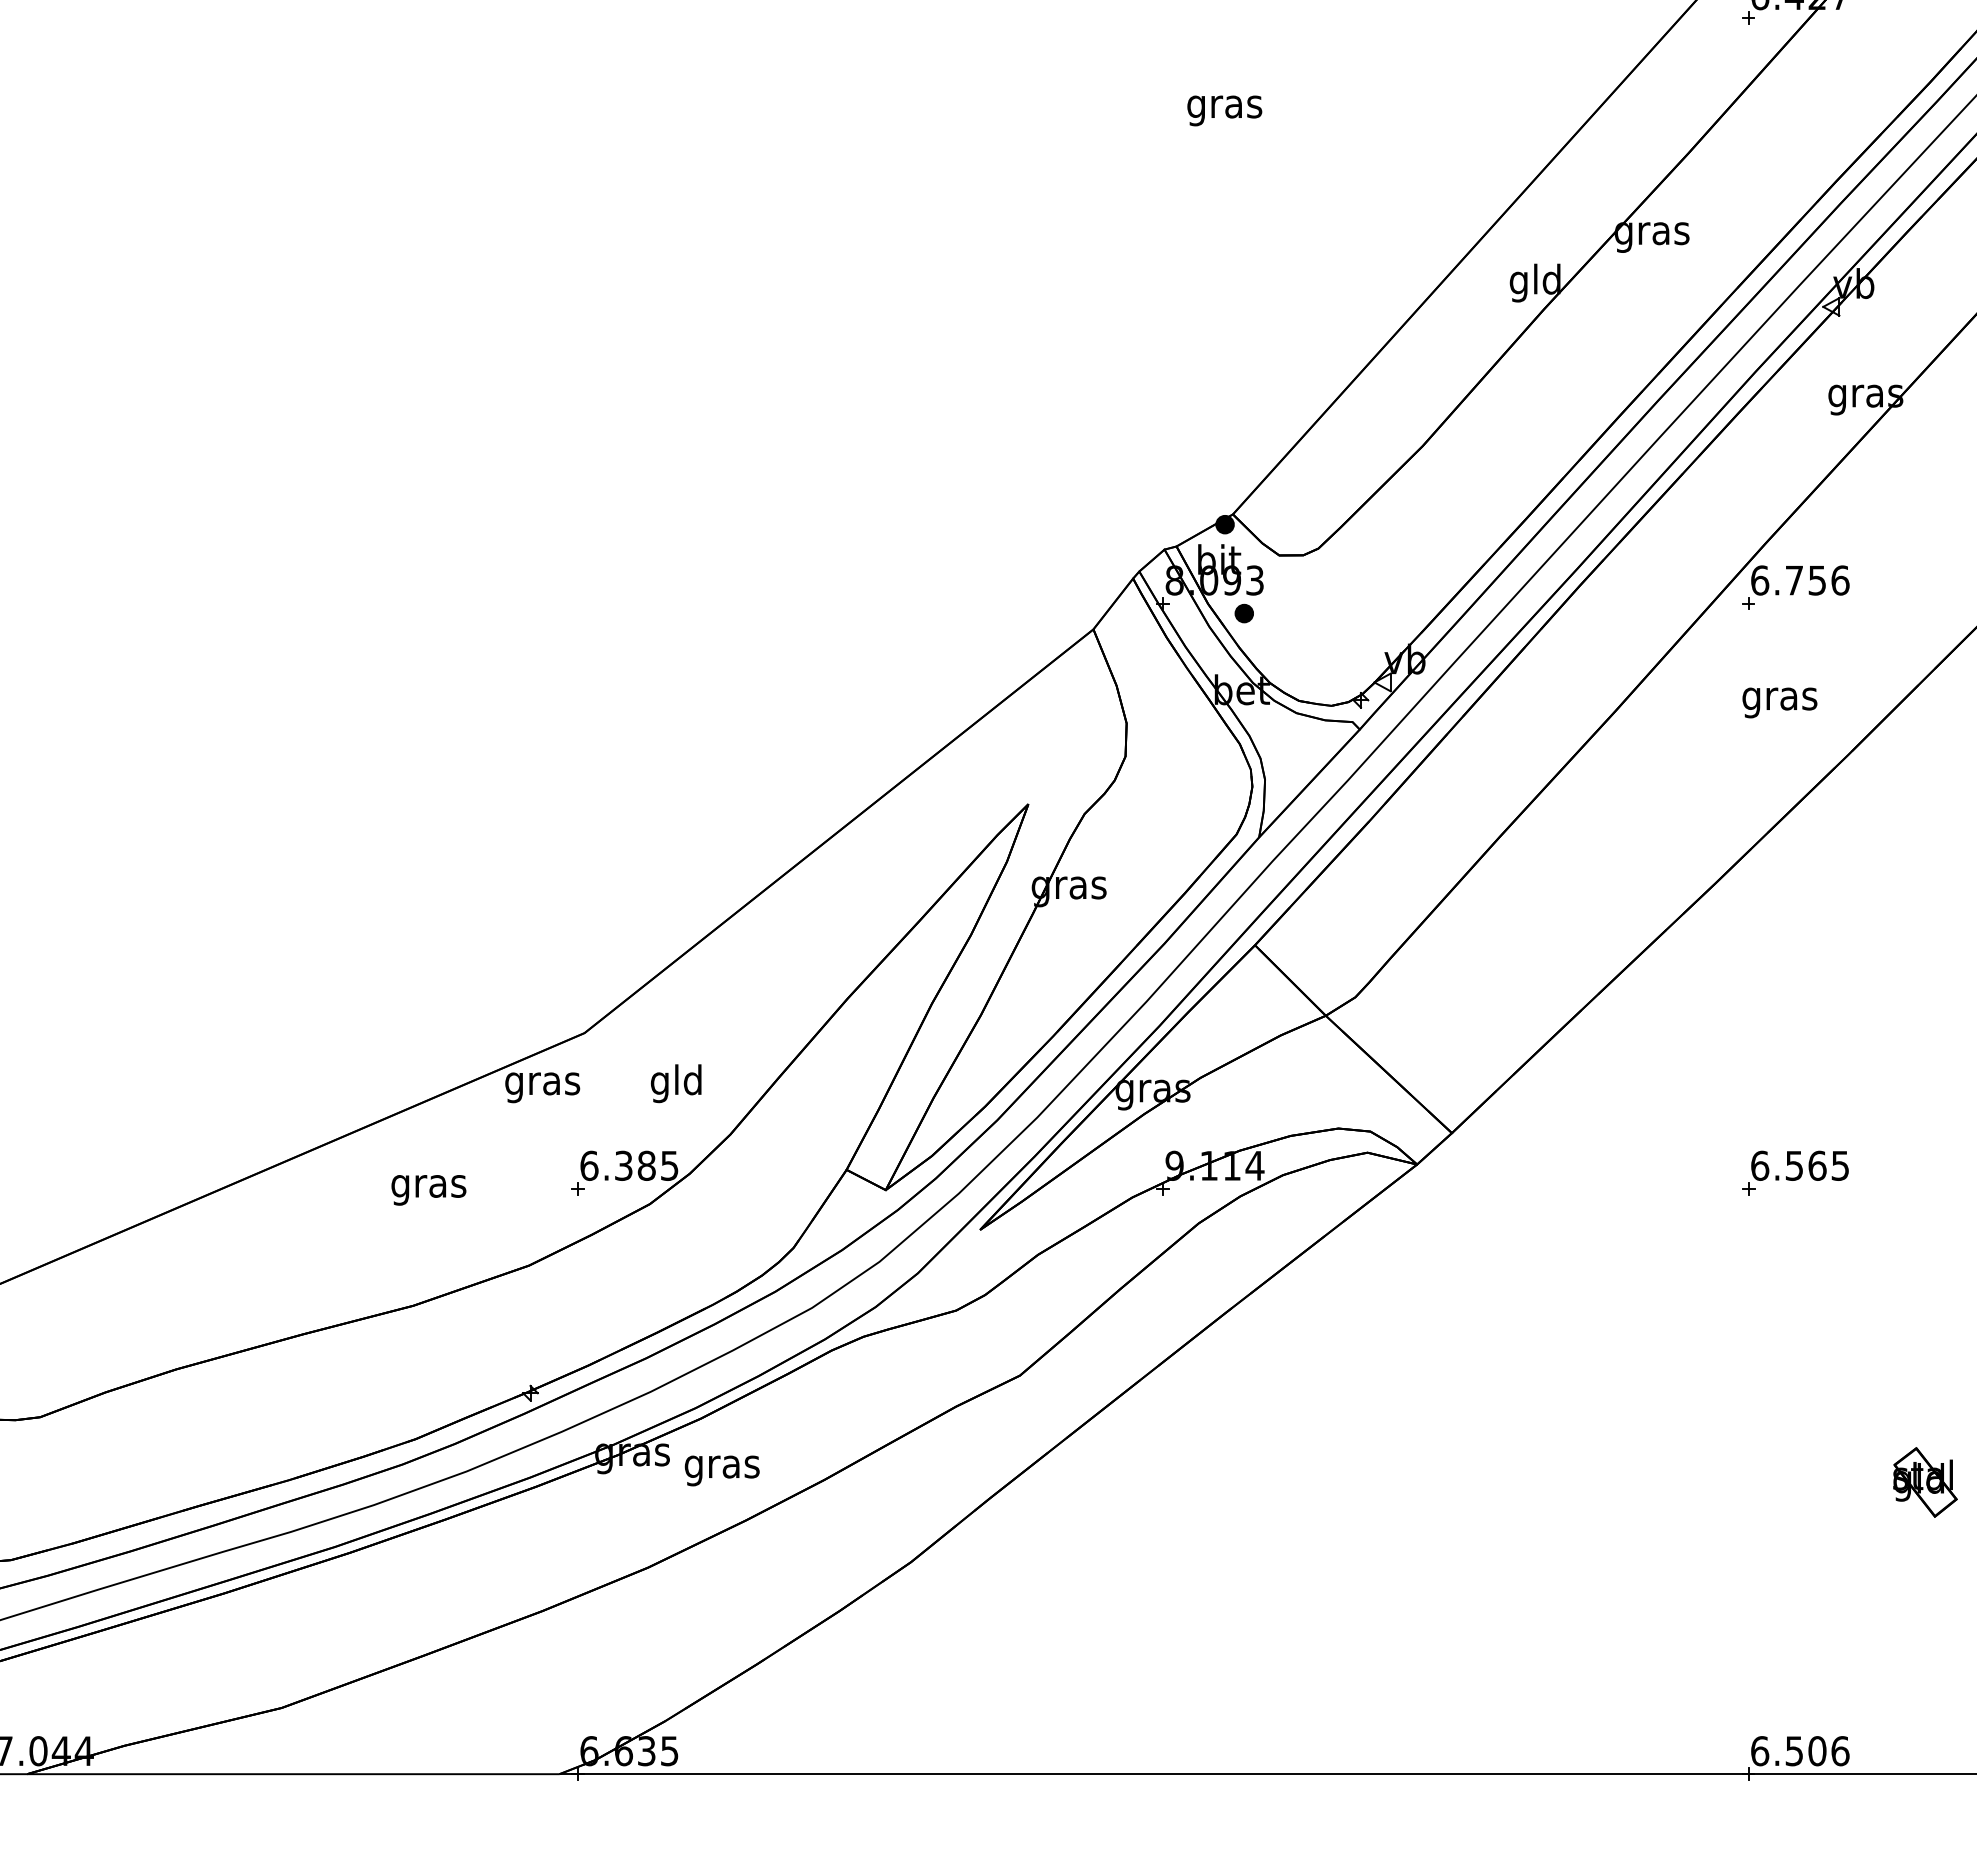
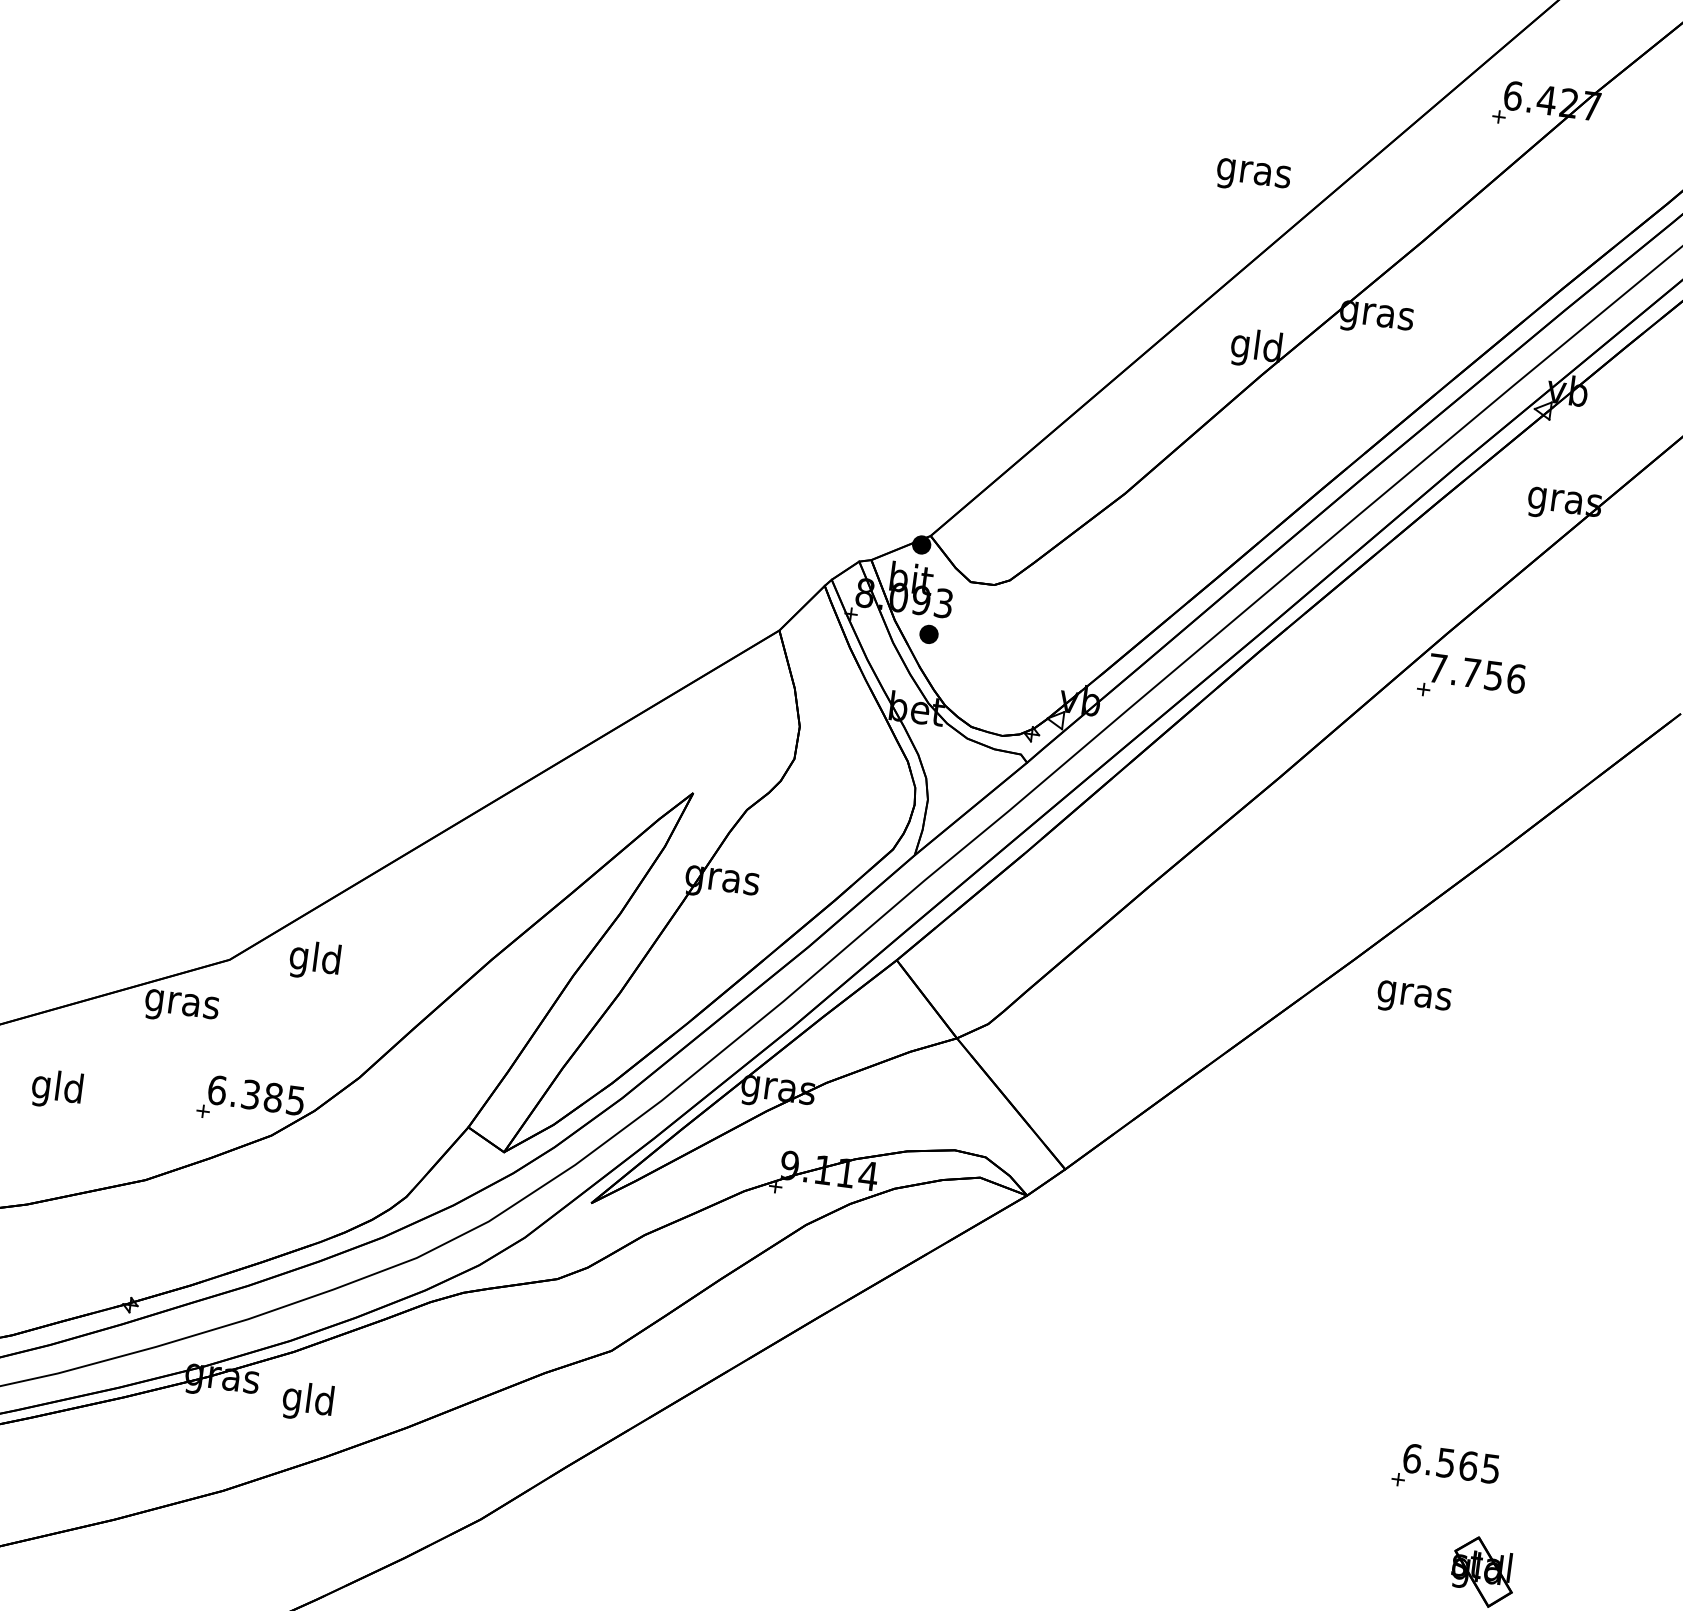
text: (1224, 110) -> (1253, 176), moved
text: (1760, 580) -> (1438, 668), 6.756 -> 7.756
text: (1779, 702) -> (1413, 998), moved
text: (676, 1083) -> (315, 960), moved
part: (1795, 1172) -> (1446, 1469), moved
text: (428, 1186) -> (57, 1089), gras -> gld
text: (721, 1466) -> (307, 1401), gras -> gld

